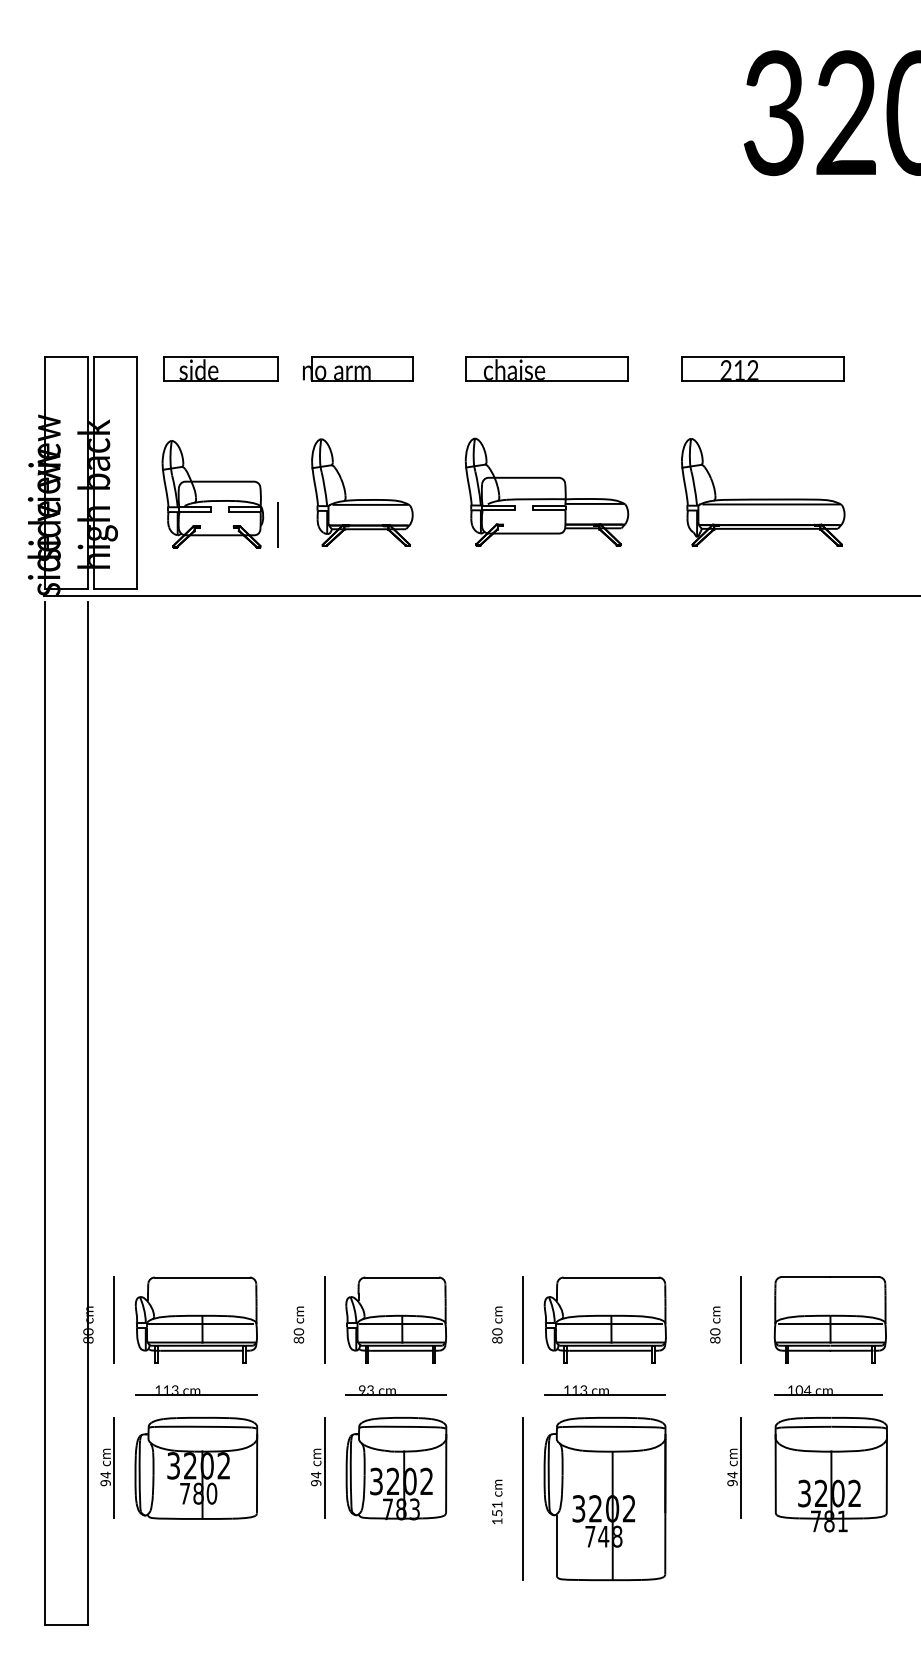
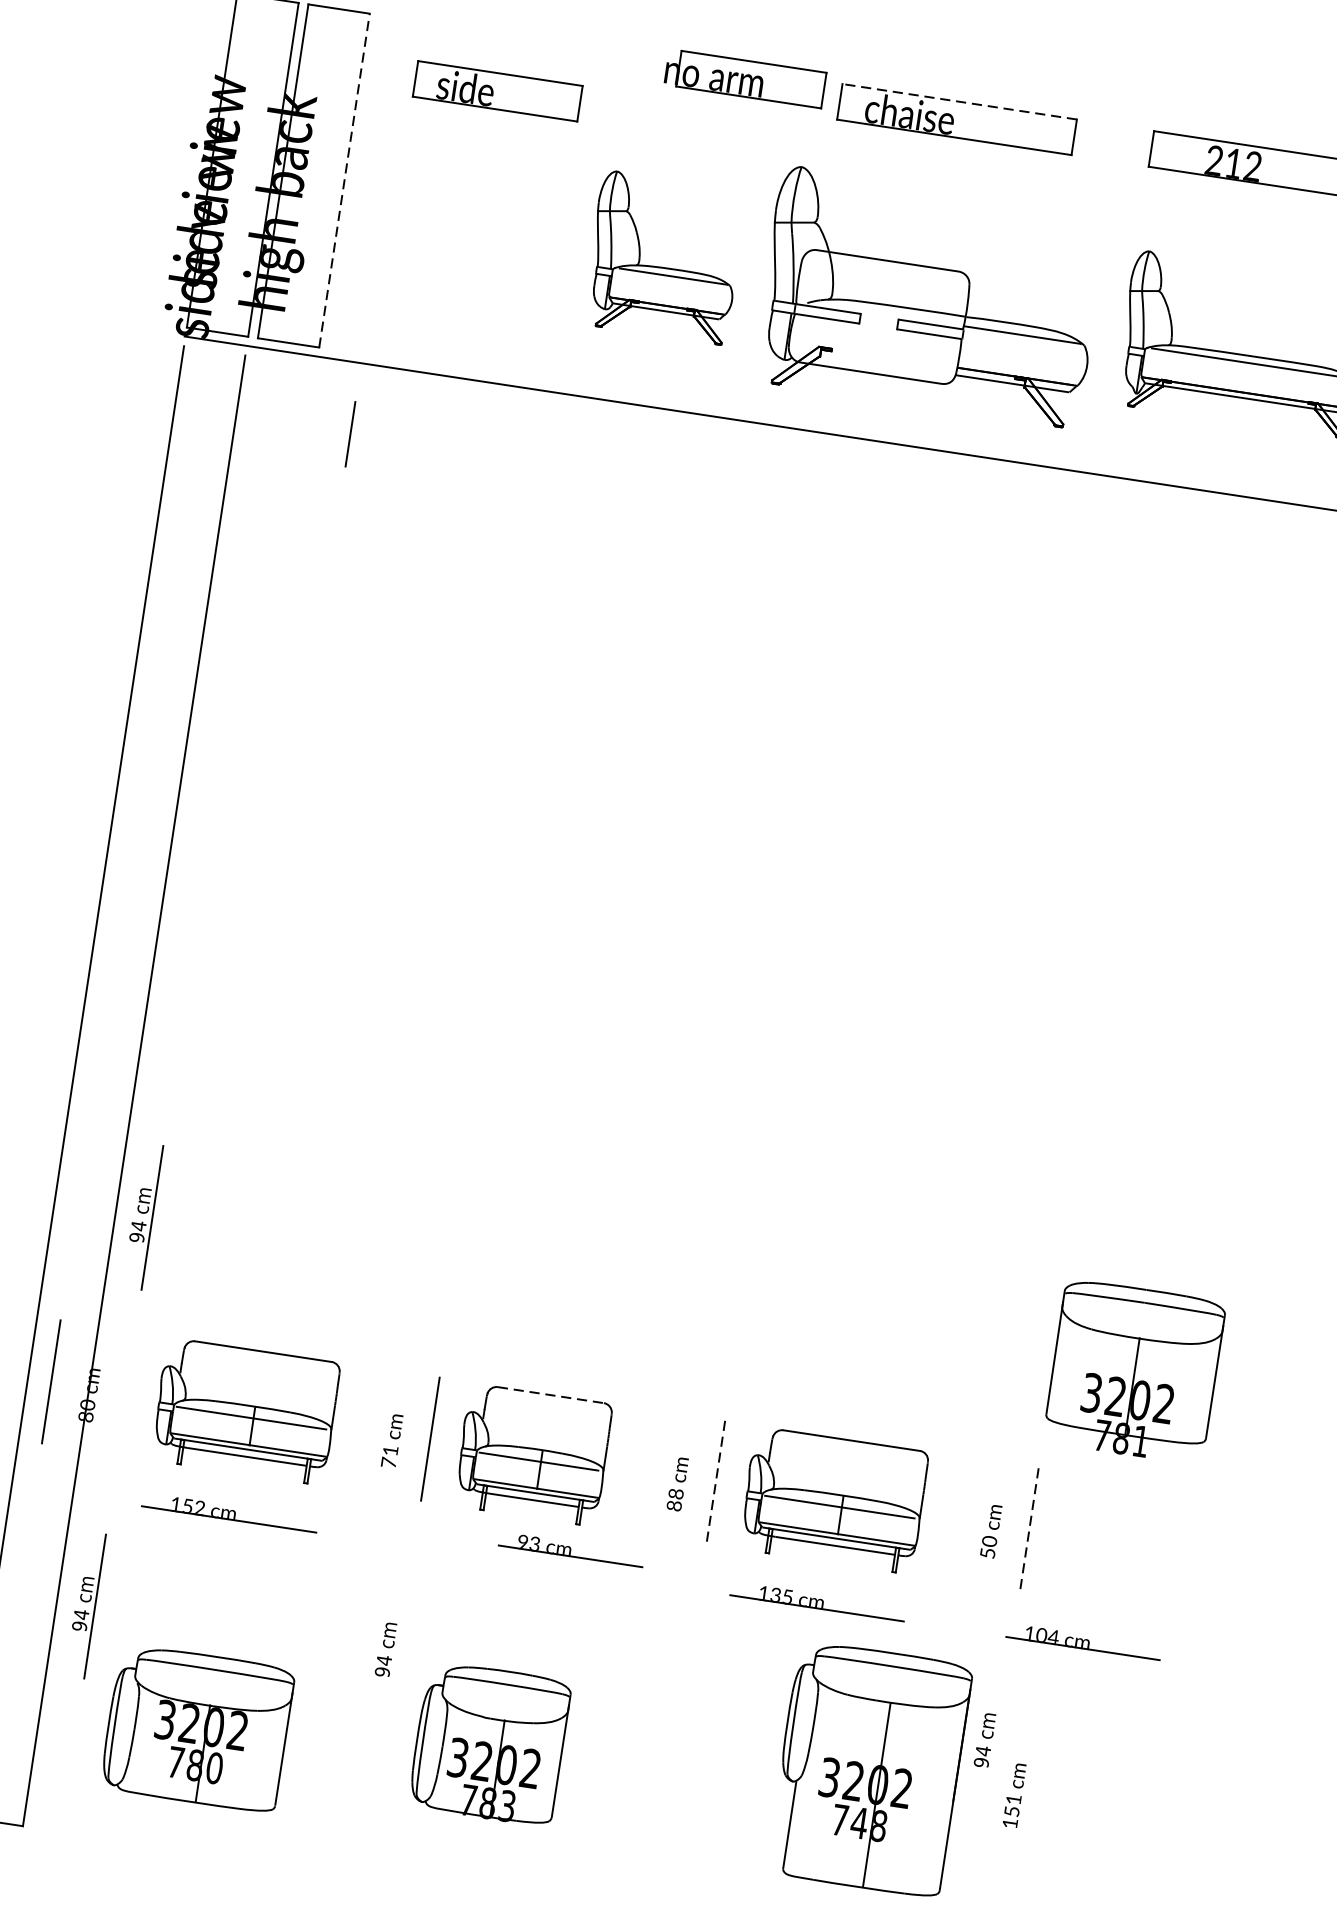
line: (546, 356) -> (959, 101), solid -> dashed
part: (220, 368) -> (497, 90), moved
part: (358, 368) -> (746, 78), moved
line: (137, 472) -> (345, 179), solid -> dashed
part: (546, 491) -> (929, 295), size x1.4
part: (212, 494) -> (448, 227), removed
line: (277, 524) -> (349, 433), moved
part: (106, 1197) -> (143, 1215), added
line: (402, 1277) -> (551, 1395), solid -> dashed
line: (113, 1319) -> (50, 1381), moved
line: (523, 1319) -> (716, 1481), solid -> dashed
line: (741, 1319) -> (1030, 1529), solid -> dashed
part: (829, 1319) -> (1156, 1548), removed
text: (497, 1331) -> (676, 1493), 80 -> 88
text: (298, 1335) -> (389, 1455), 80 -> 71
text: (715, 1339) -> (988, 1552), 80 -> 50
text: (171, 1389) -> (194, 1505), 113 -> 152
text: (579, 1389) -> (781, 1594), 113 -> 135
part: (395, 1390) -> (570, 1549), moved
part: (828, 1390) -> (1083, 1641), moved
part: (196, 1467) -> (198, 1727), moved
line: (324, 1468) -> (397, 1652), removed
part: (396, 1468) -> (489, 1743), moved
line: (740, 1468) -> (996, 1743), removed
part: (830, 1474) -> (1133, 1371), moved
line: (523, 1499) -> (677, 1740), removed
part: (604, 1499) -> (868, 1769), moved
text: (497, 1501) -> (1014, 1794), moved

